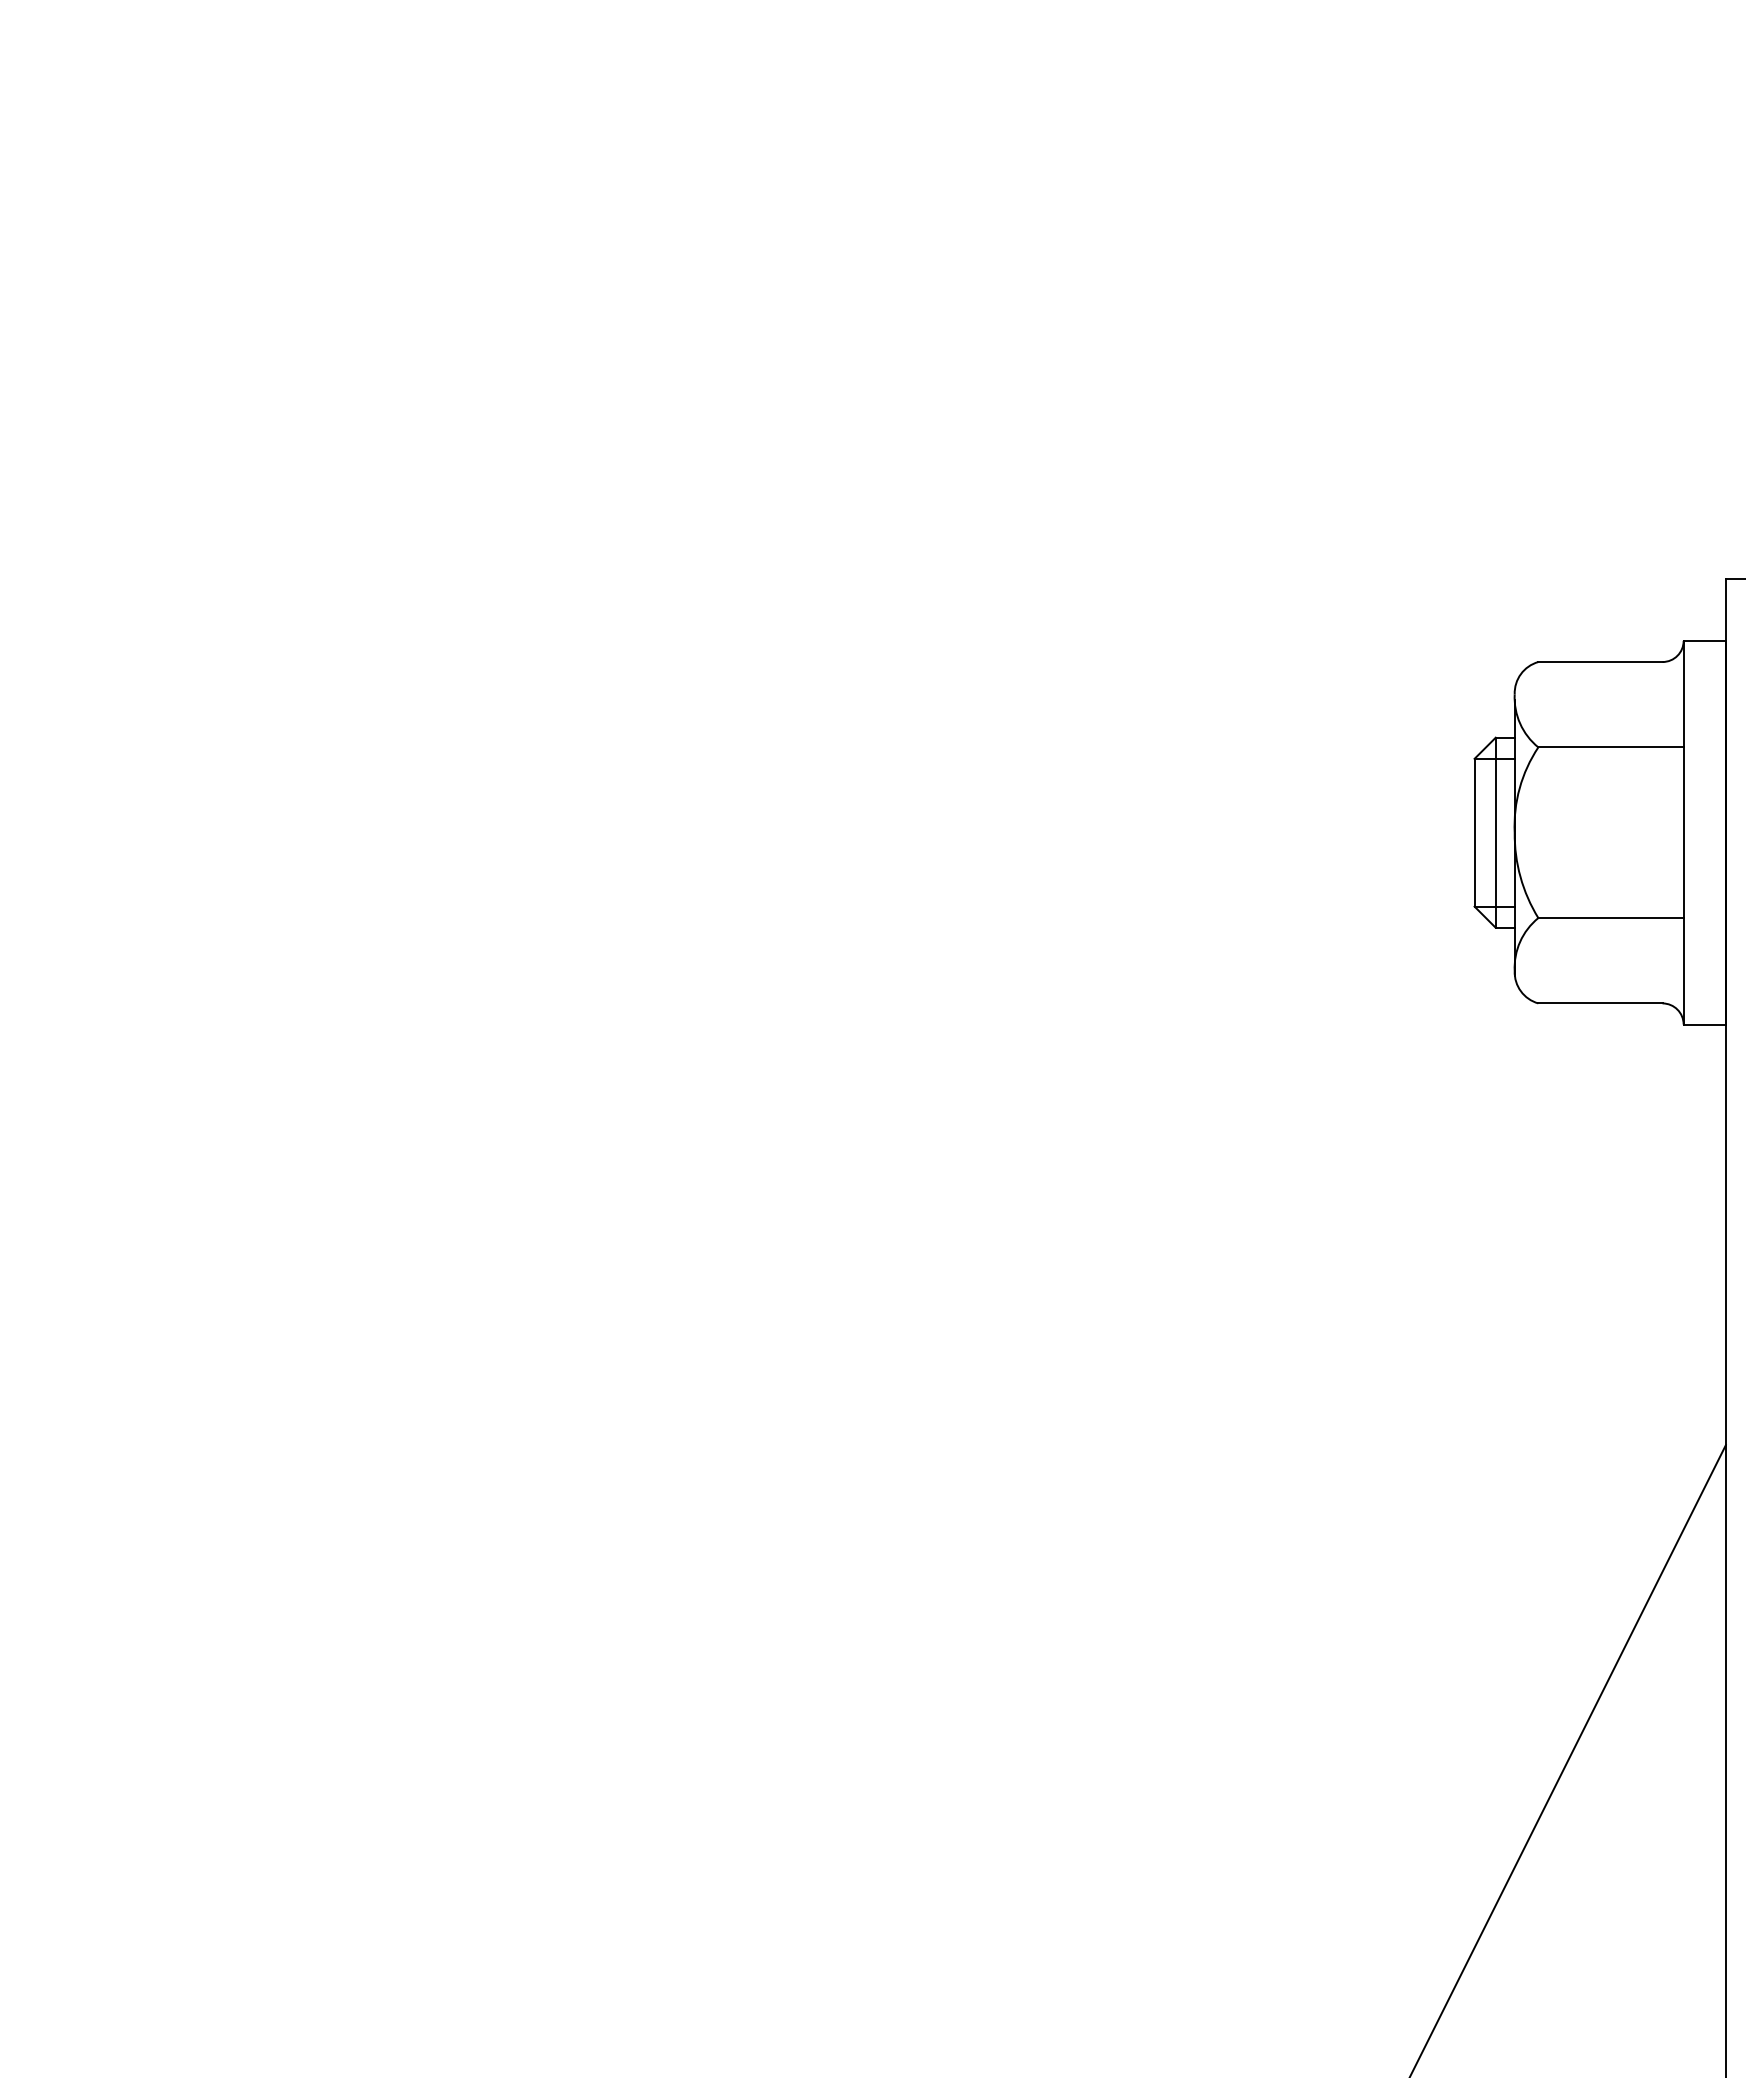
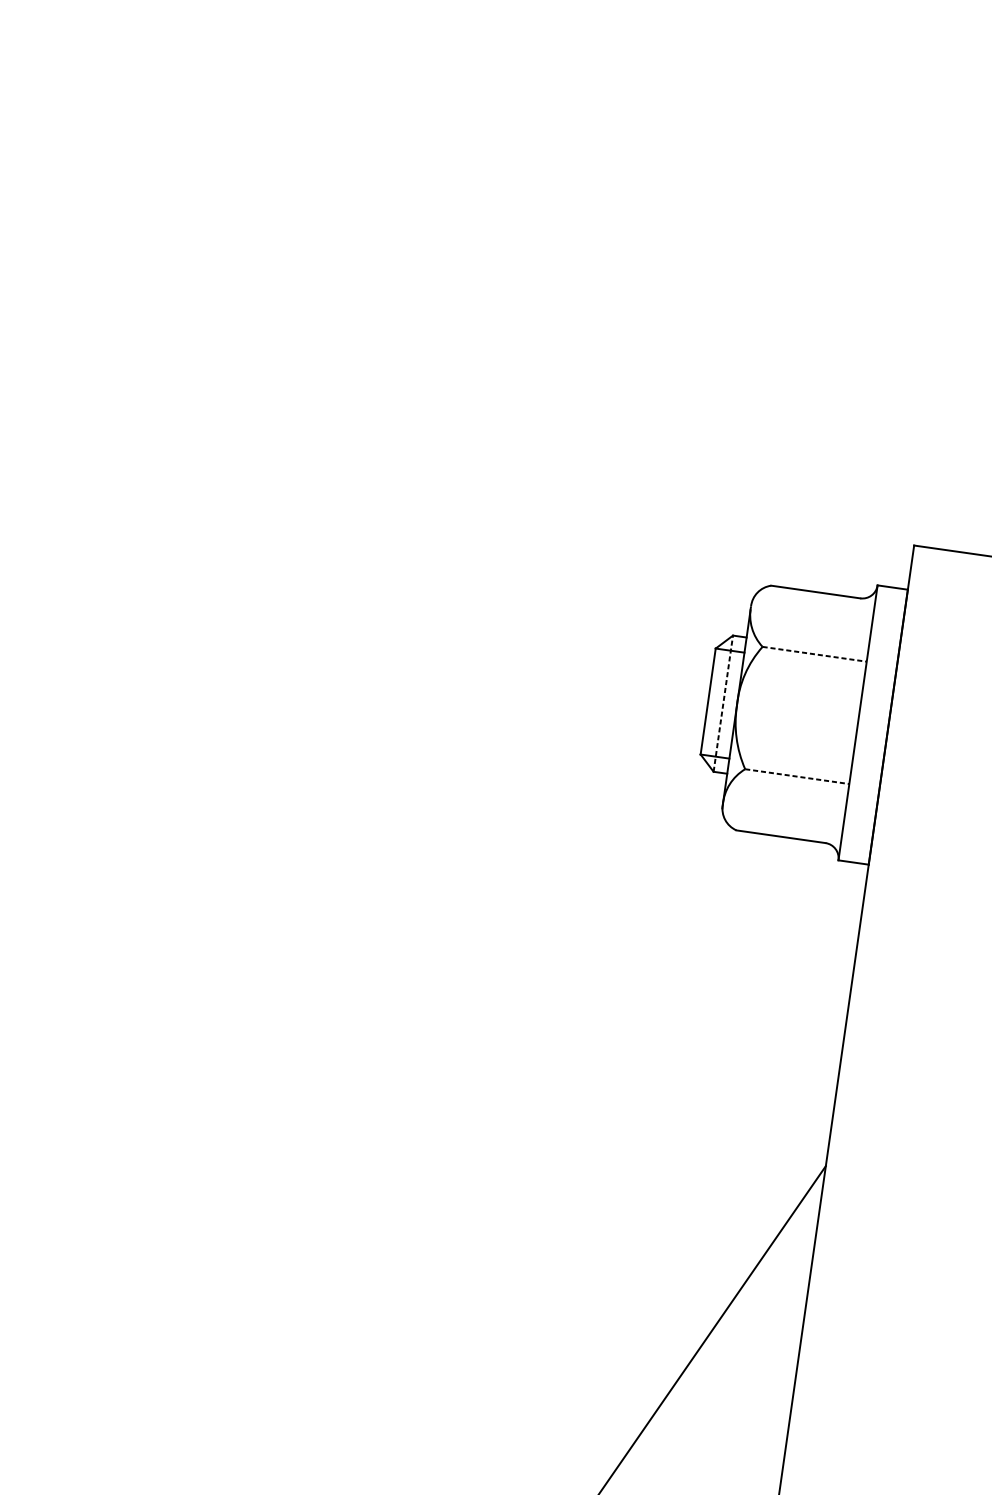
line: (1611, 747) -> (815, 654), solid -> dashed
line: (1495, 832) -> (723, 703), solid -> dashed
line: (1611, 918) -> (797, 776), solid -> dashed

